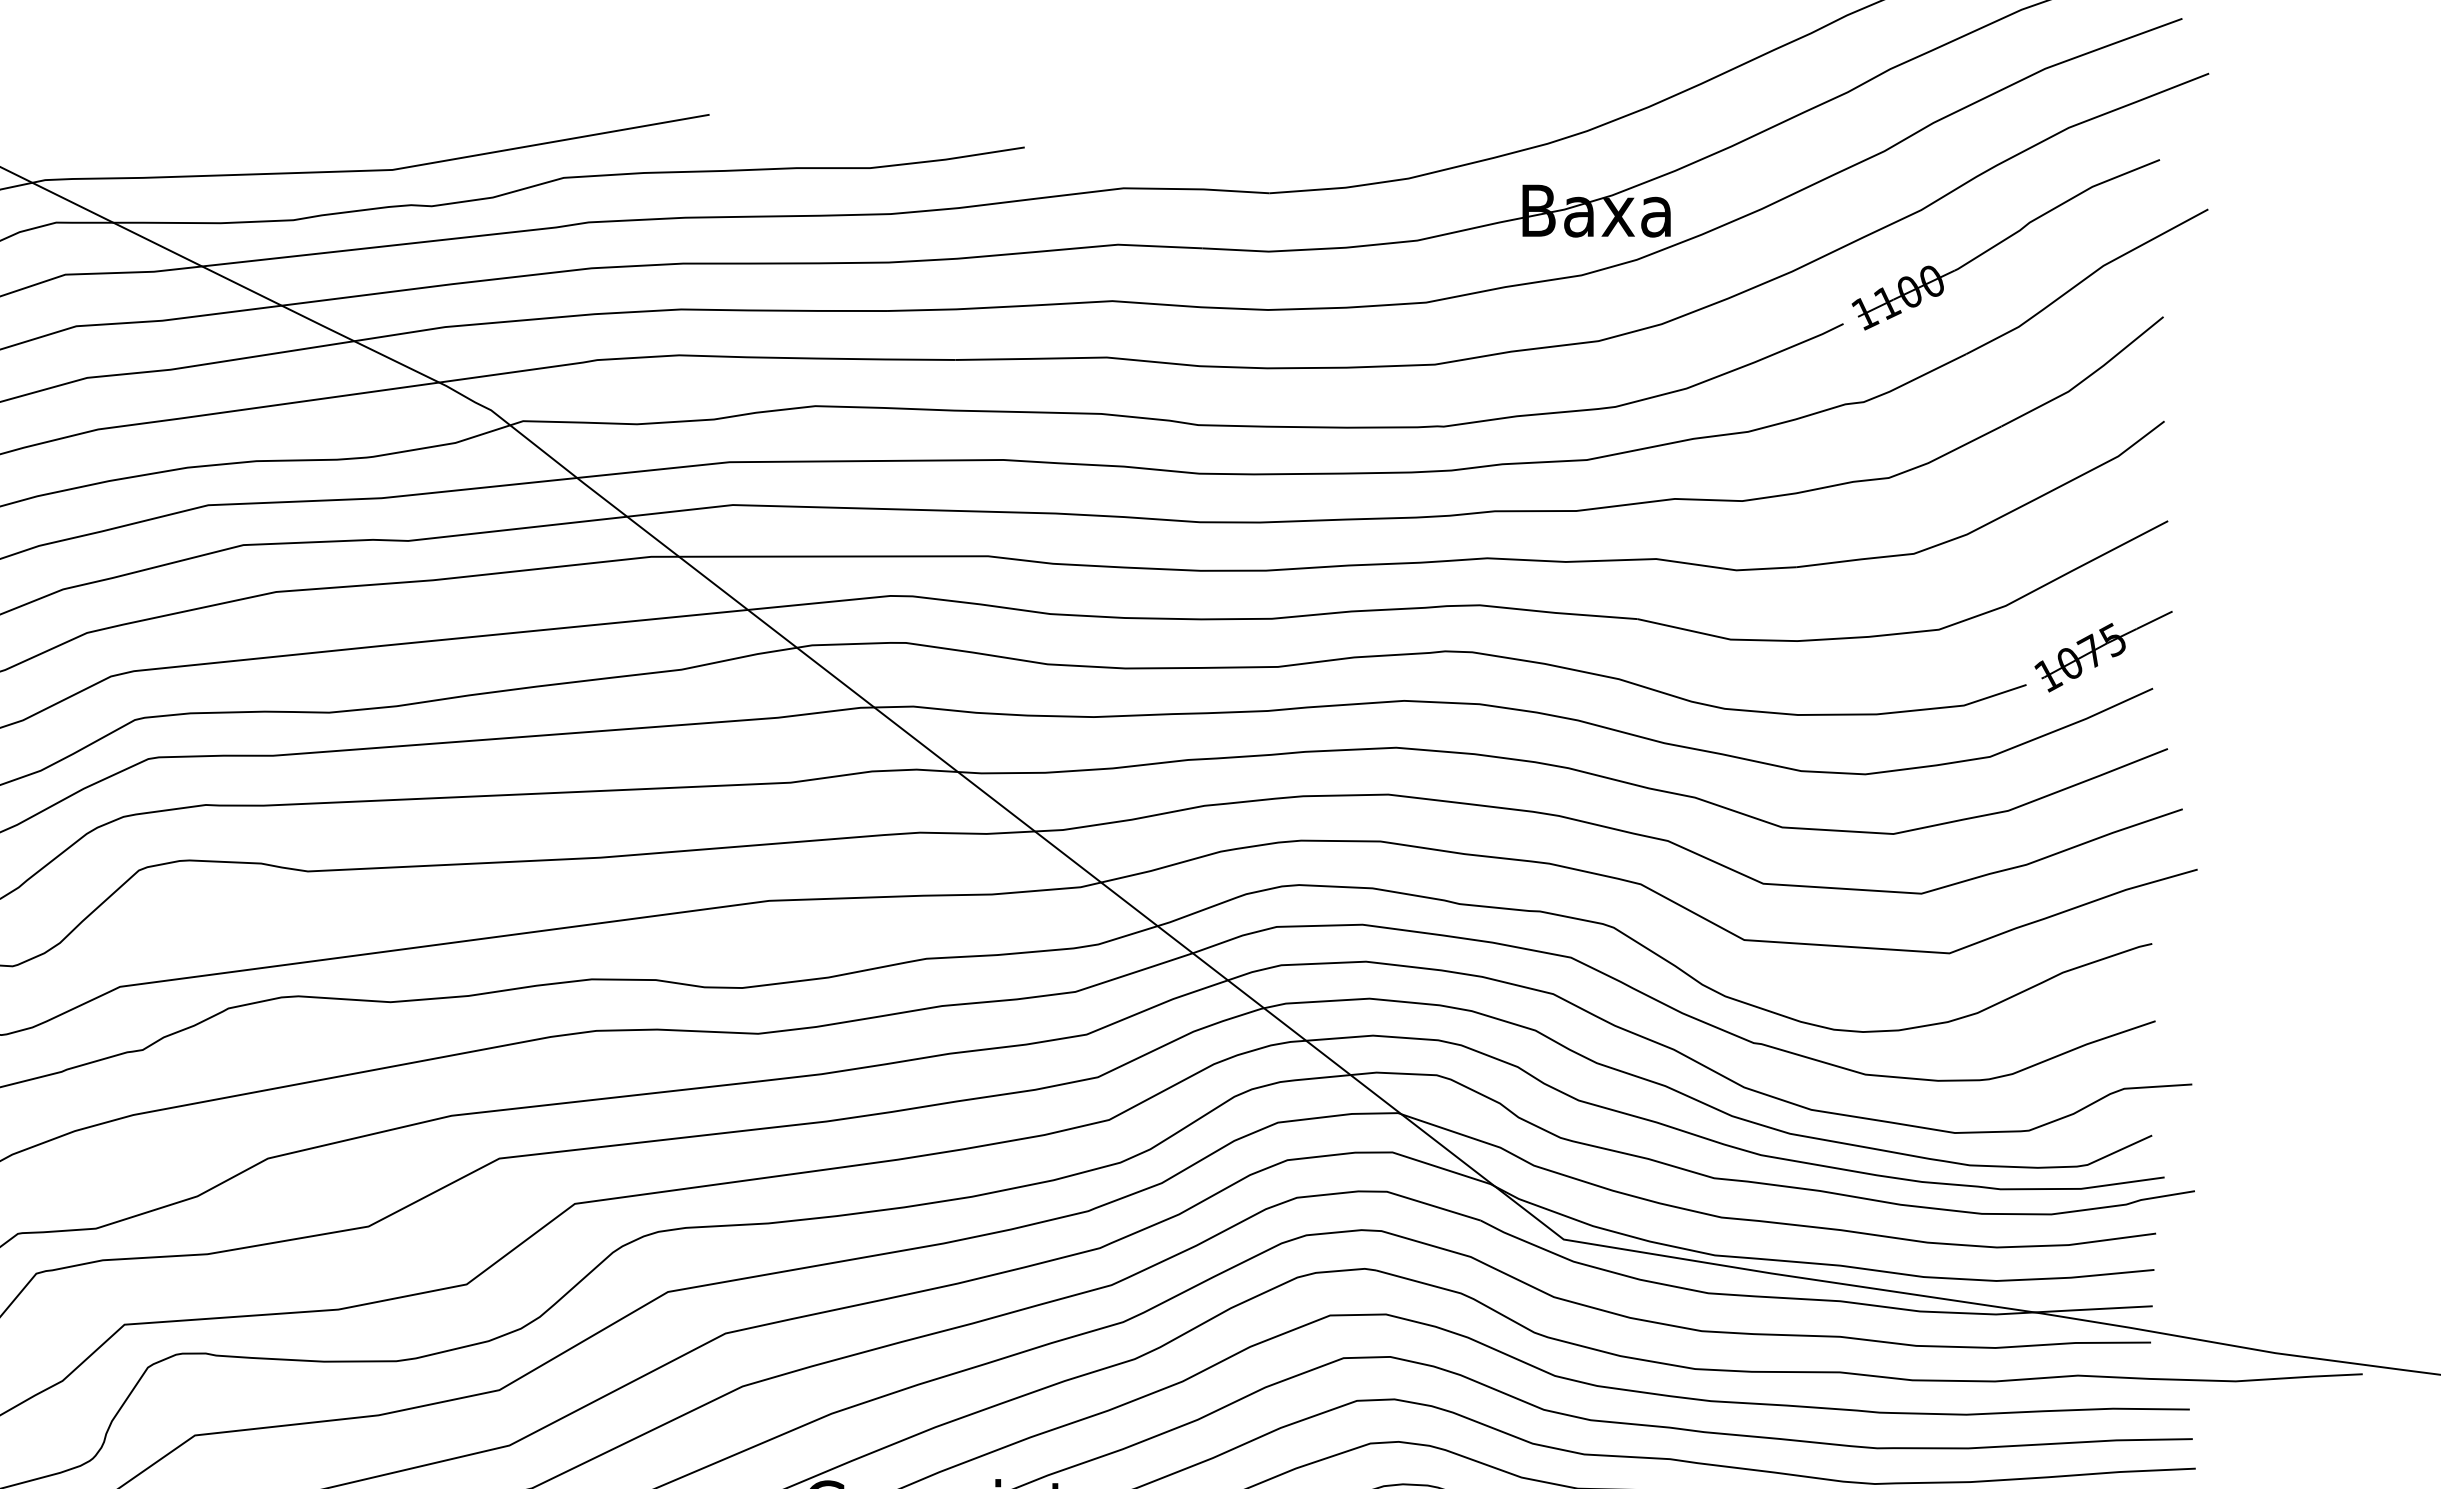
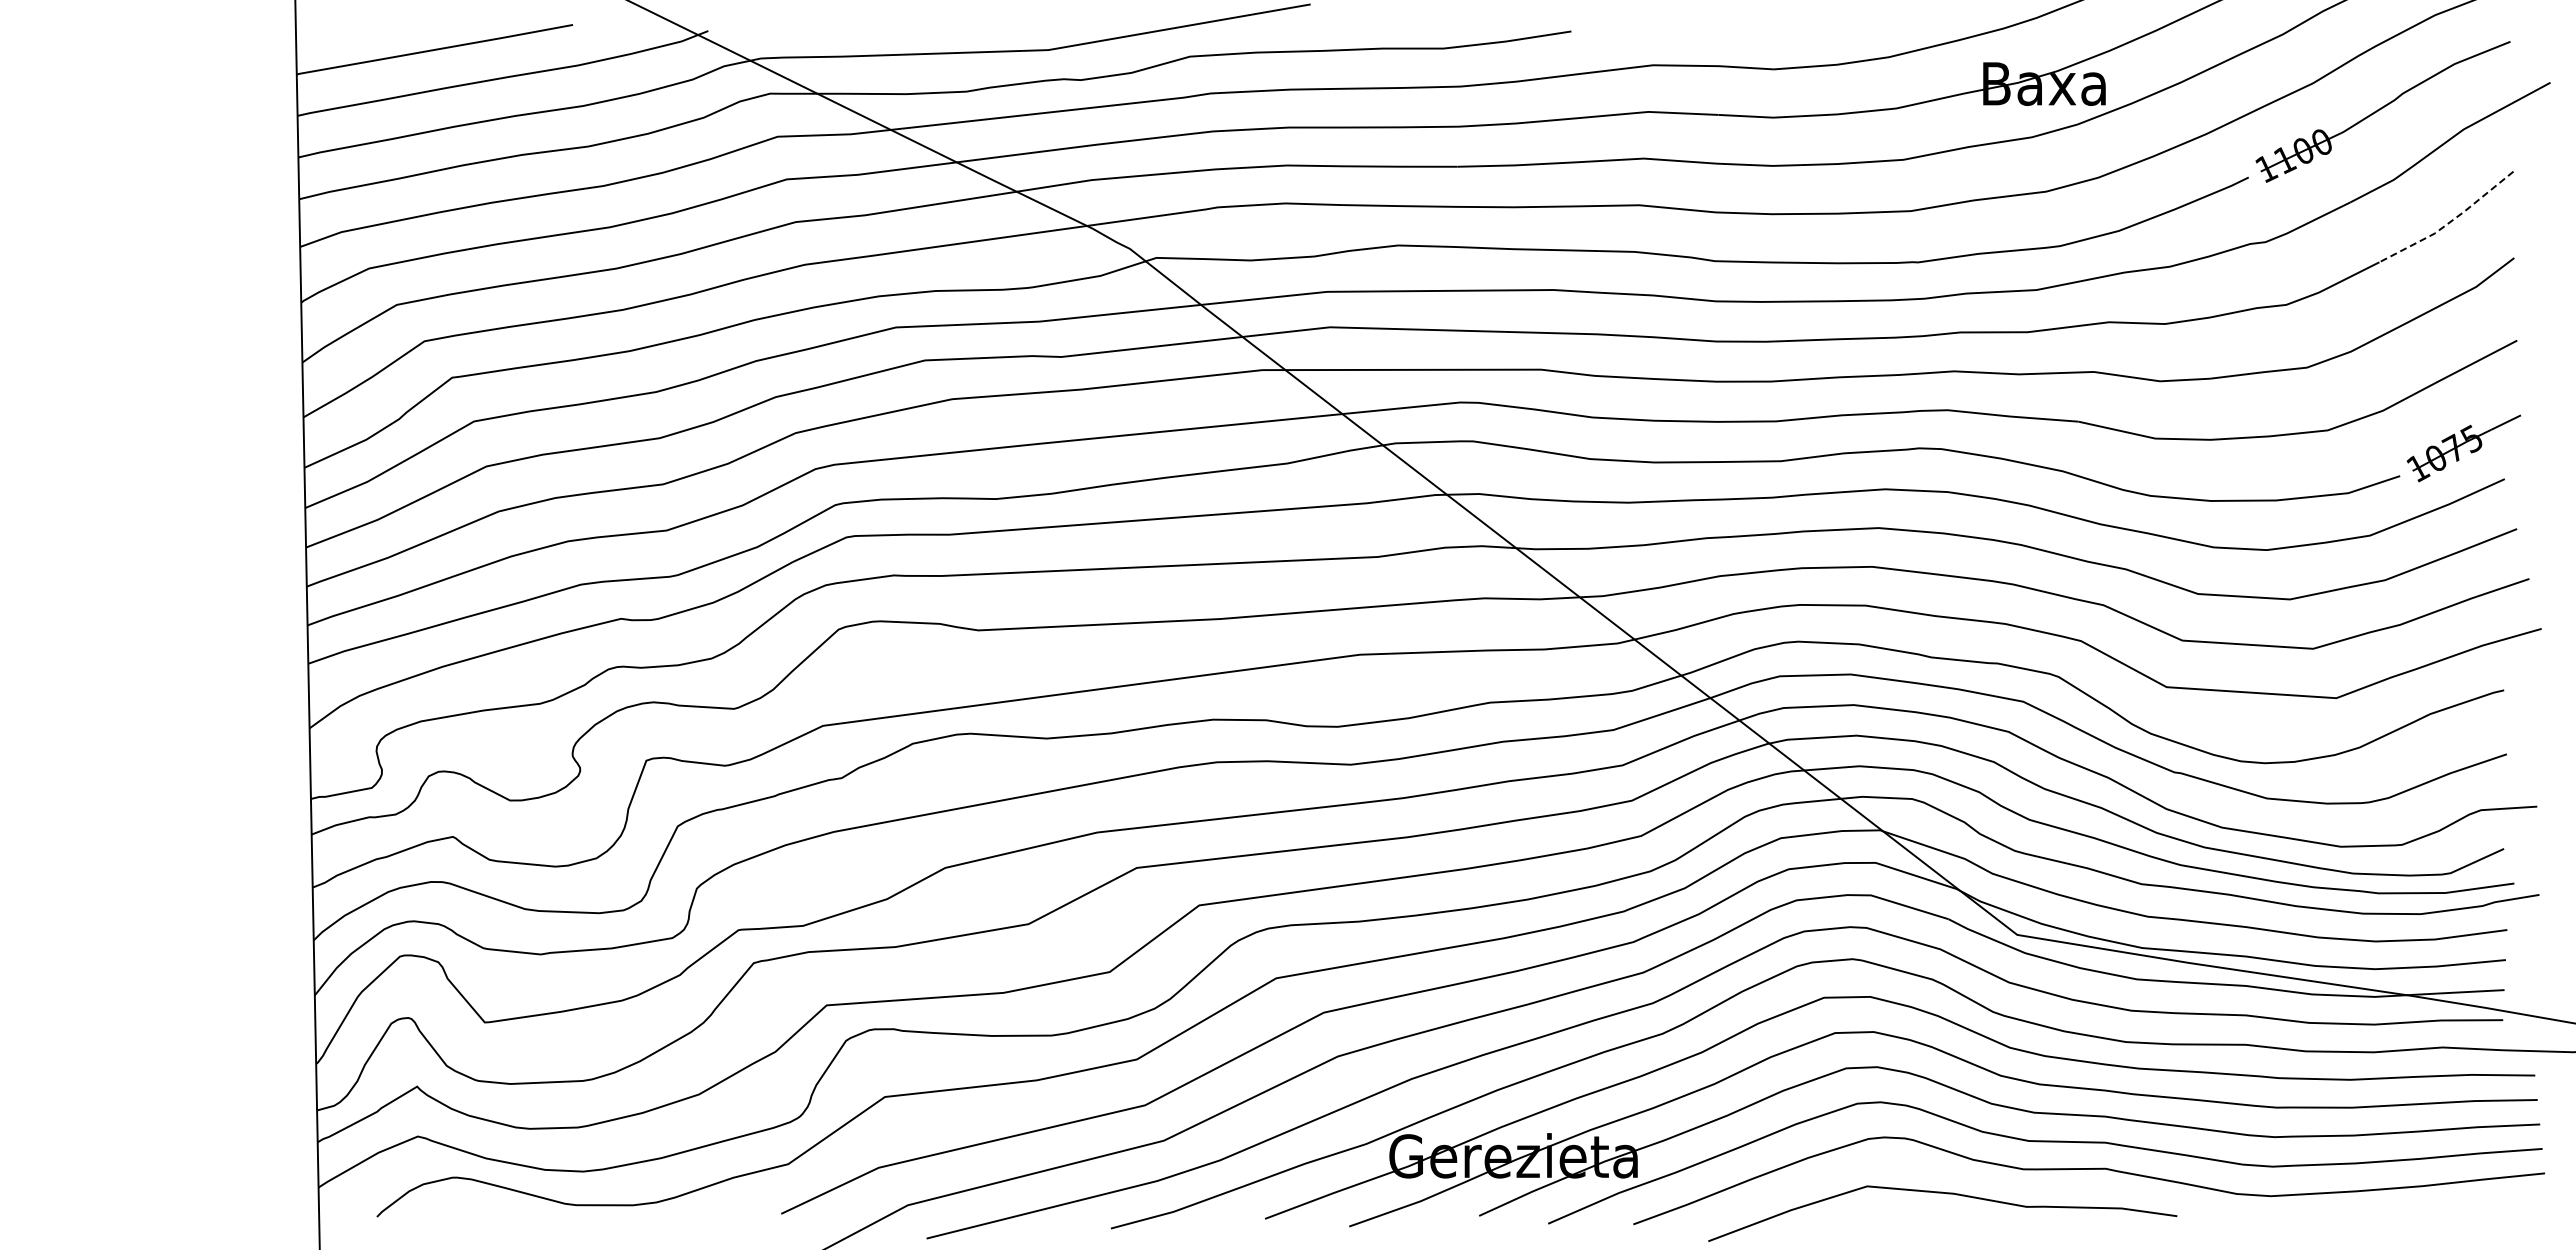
line: (2086, 378) -> (2449, 222), solid -> dashed

